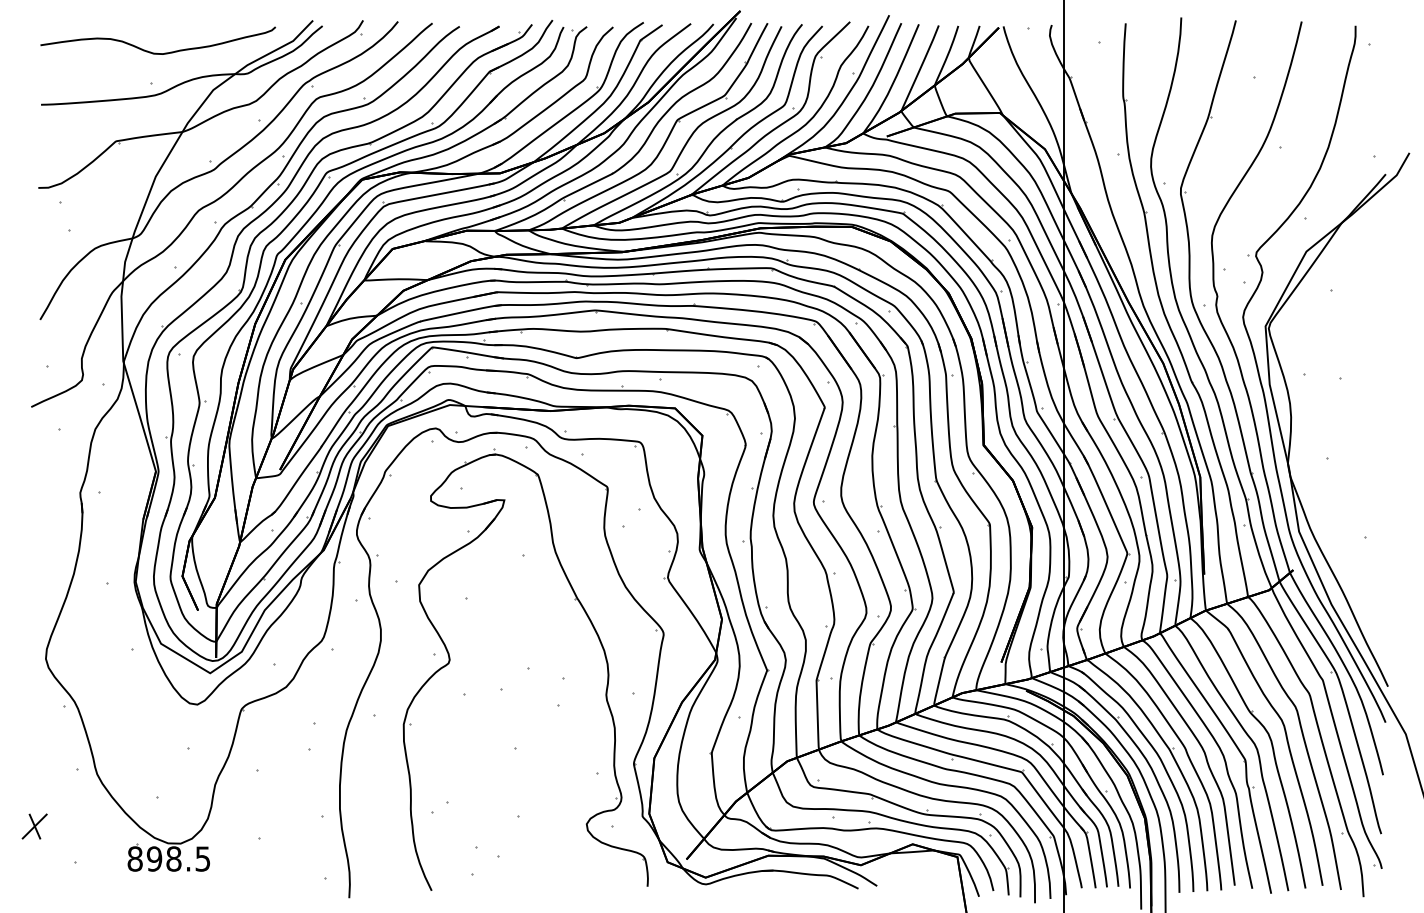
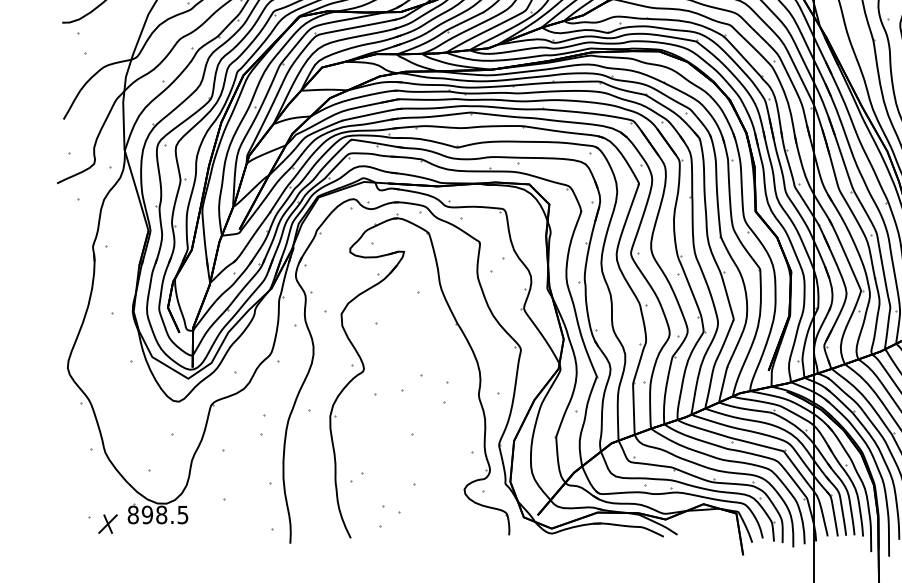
part: (34, 826) -> (107, 524), moved

